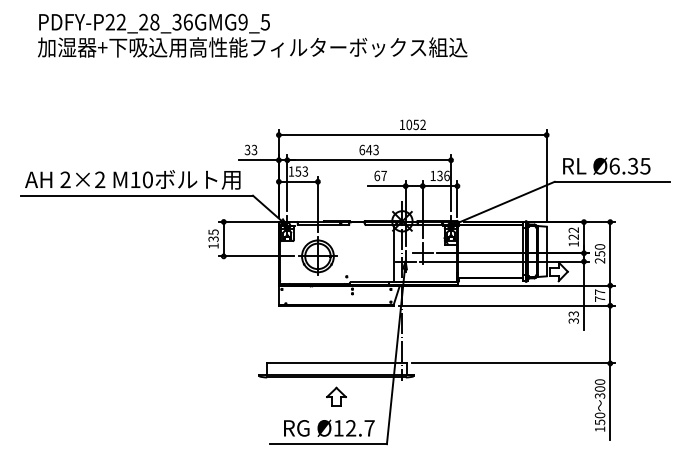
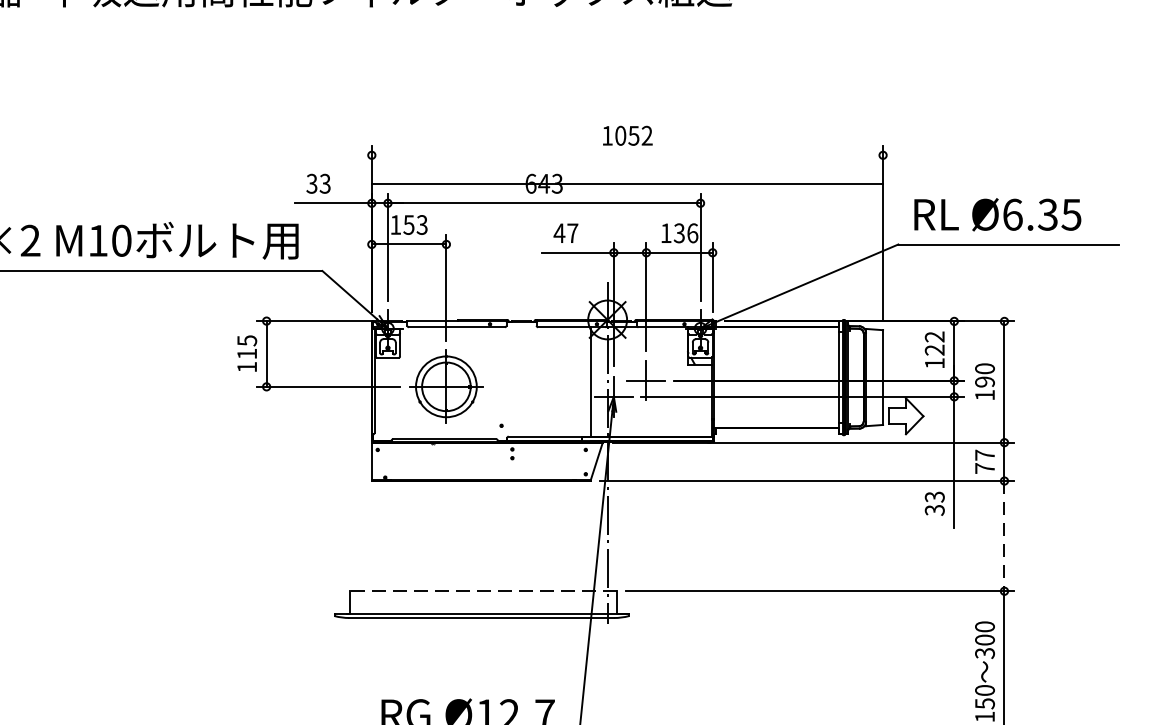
line: (412, 135) -> (626, 184), moved
text: (376, 175) -> (558, 232), 67 -> 47
text: (213, 239) -> (246, 354), 135 -> 115
text: (599, 257) -> (983, 388), 250 -> 190
line: (610, 334) -> (1004, 535), solid -> dashed
line: (337, 363) -> (483, 591), solid -> dashed
part: (336, 396) -> (481, 654), removed

